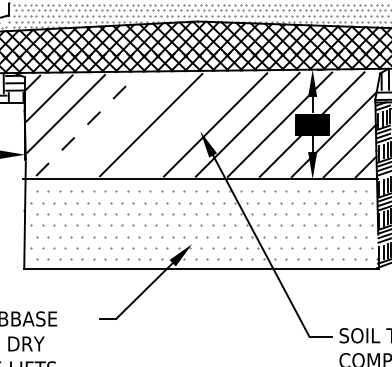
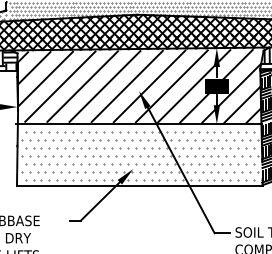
line: (87, 125) -> (60, 86), dashed -> solid
line: (118, 125) -> (82, 86), added
line: (182, 125) -> (126, 86), added

